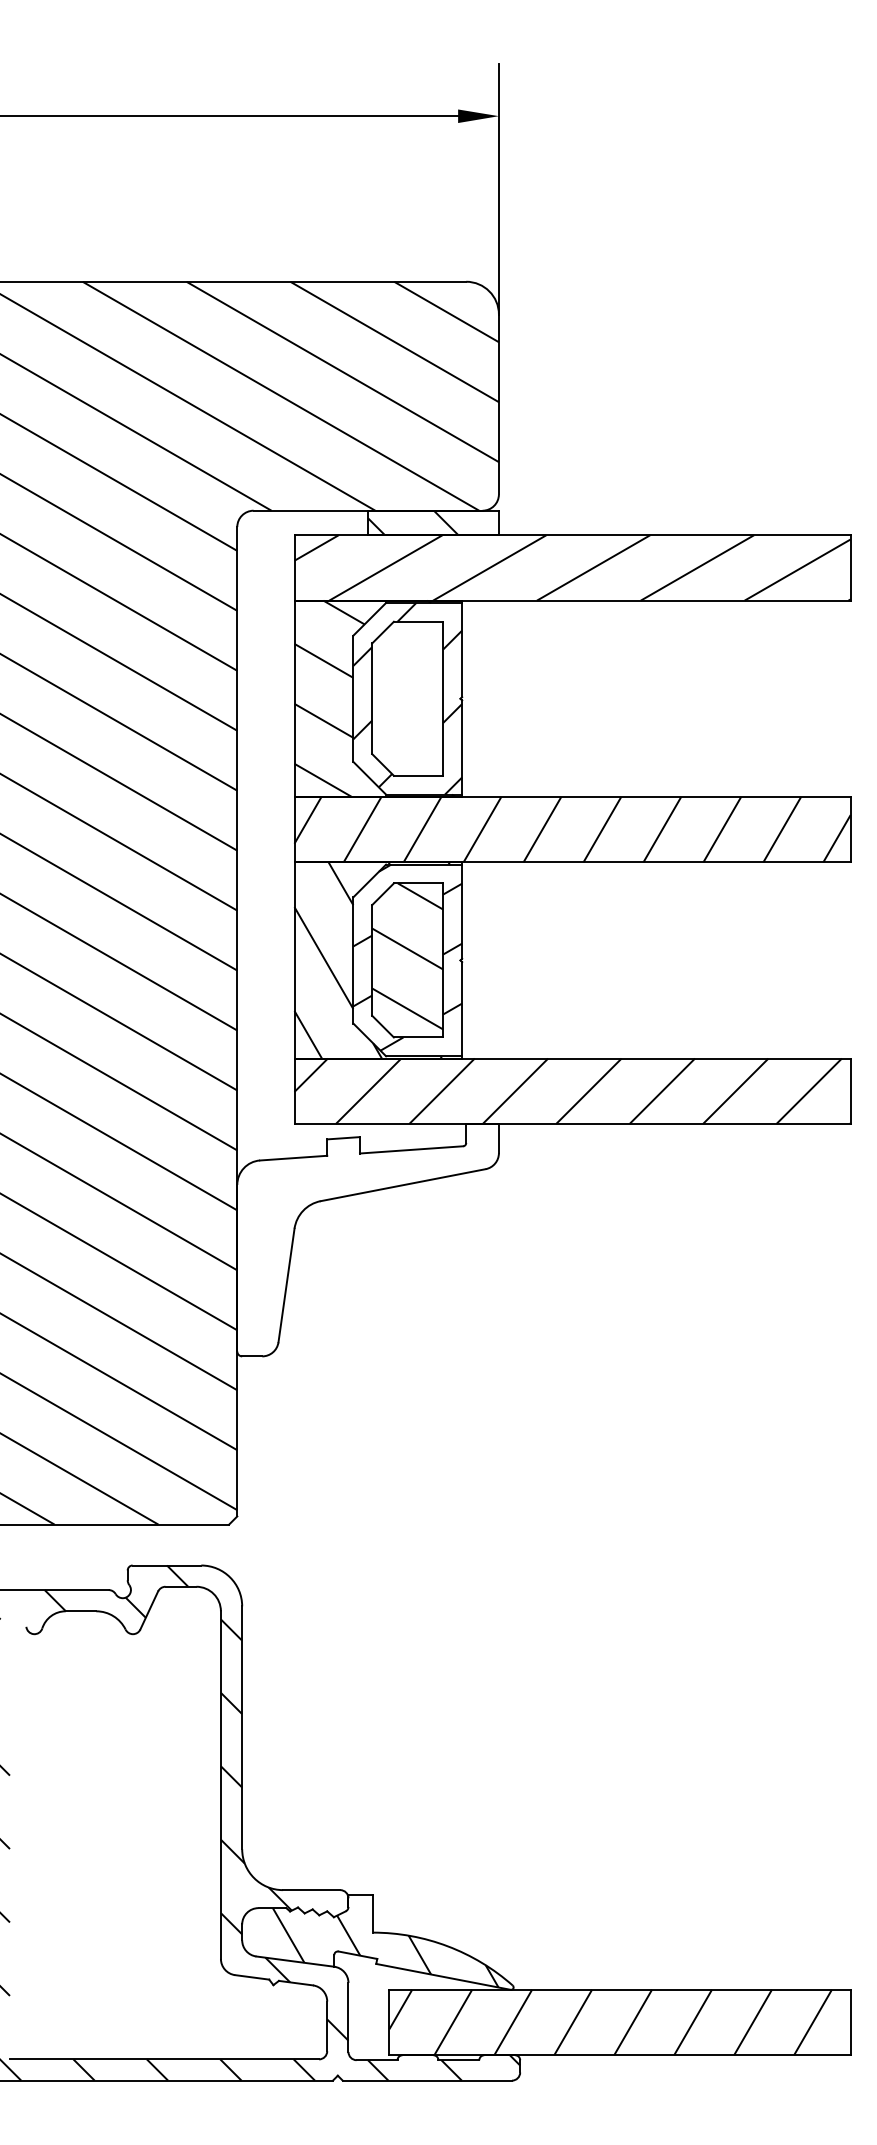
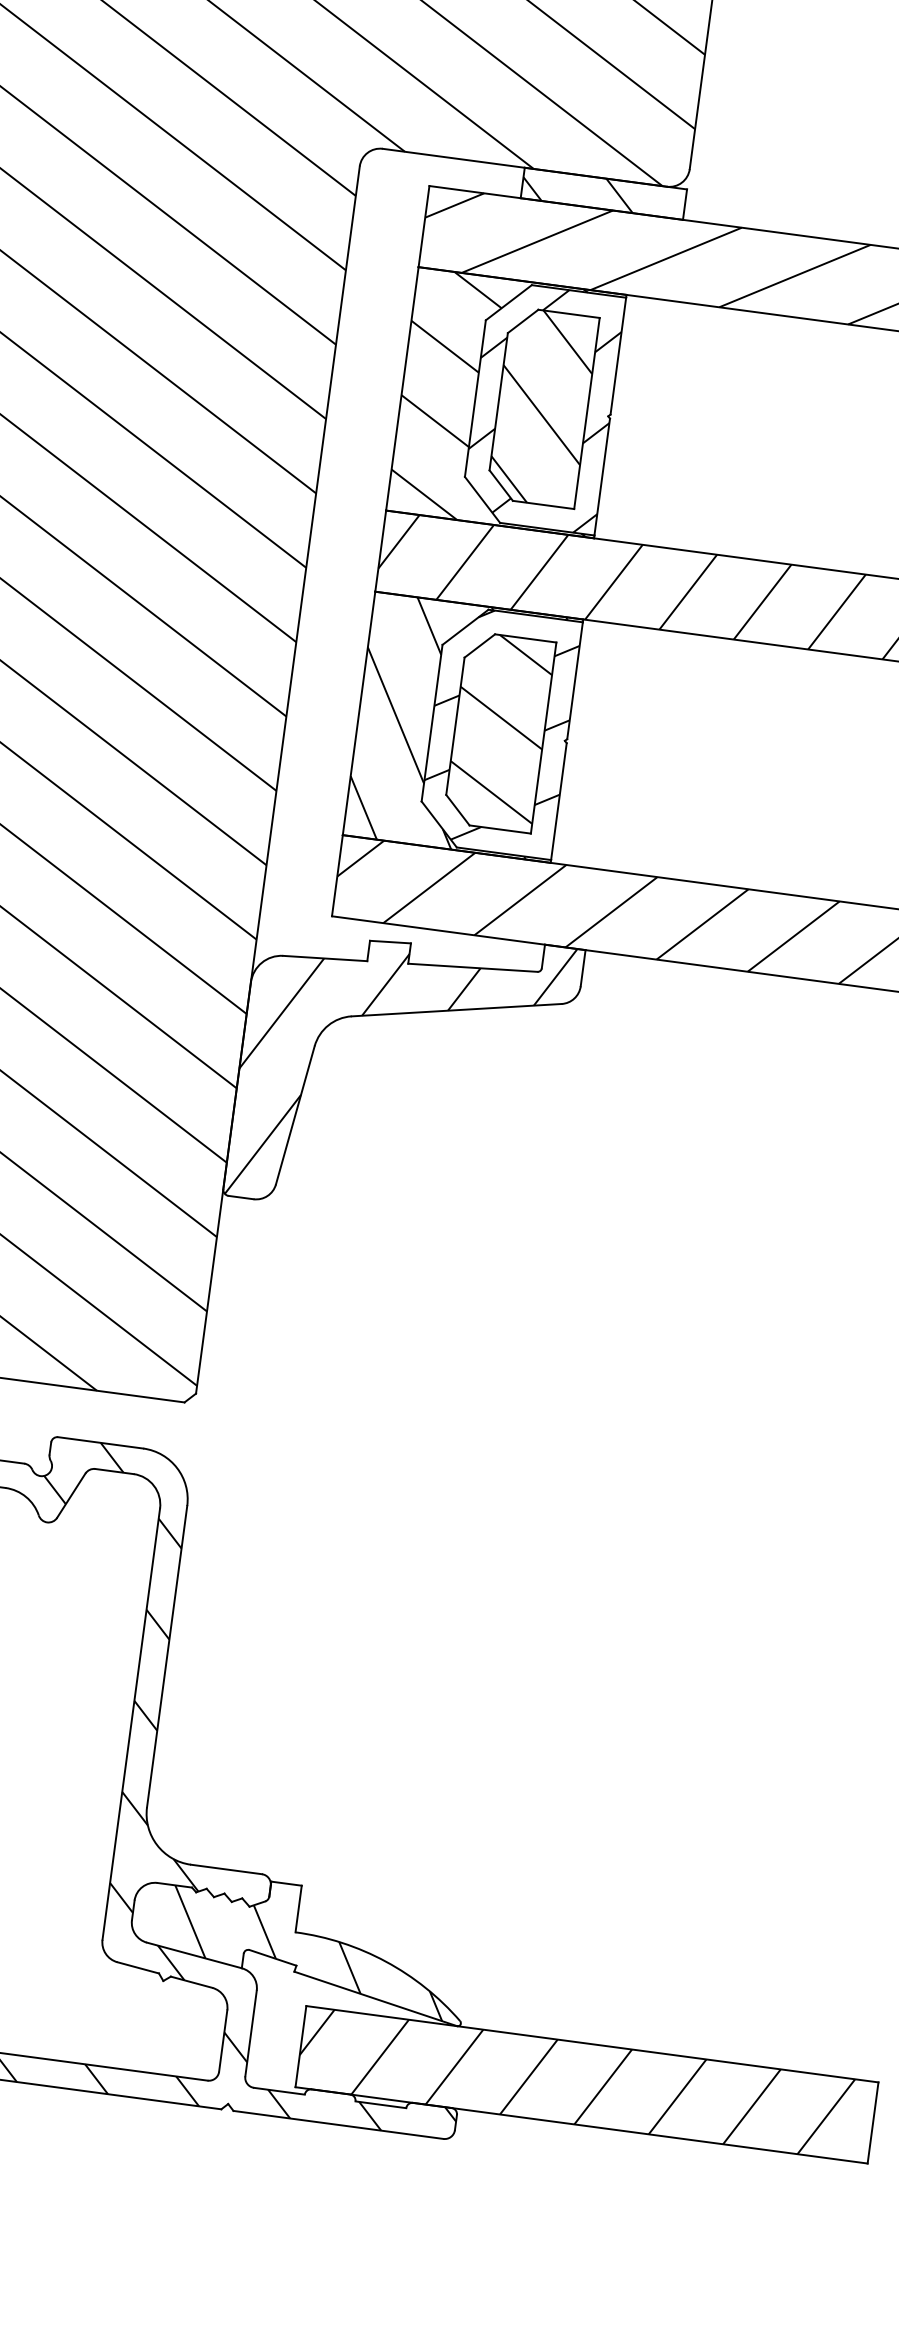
hatch: (407, 698) -> (542, 407), added
hatch: (364, 1239) -> (399, 1071), added

